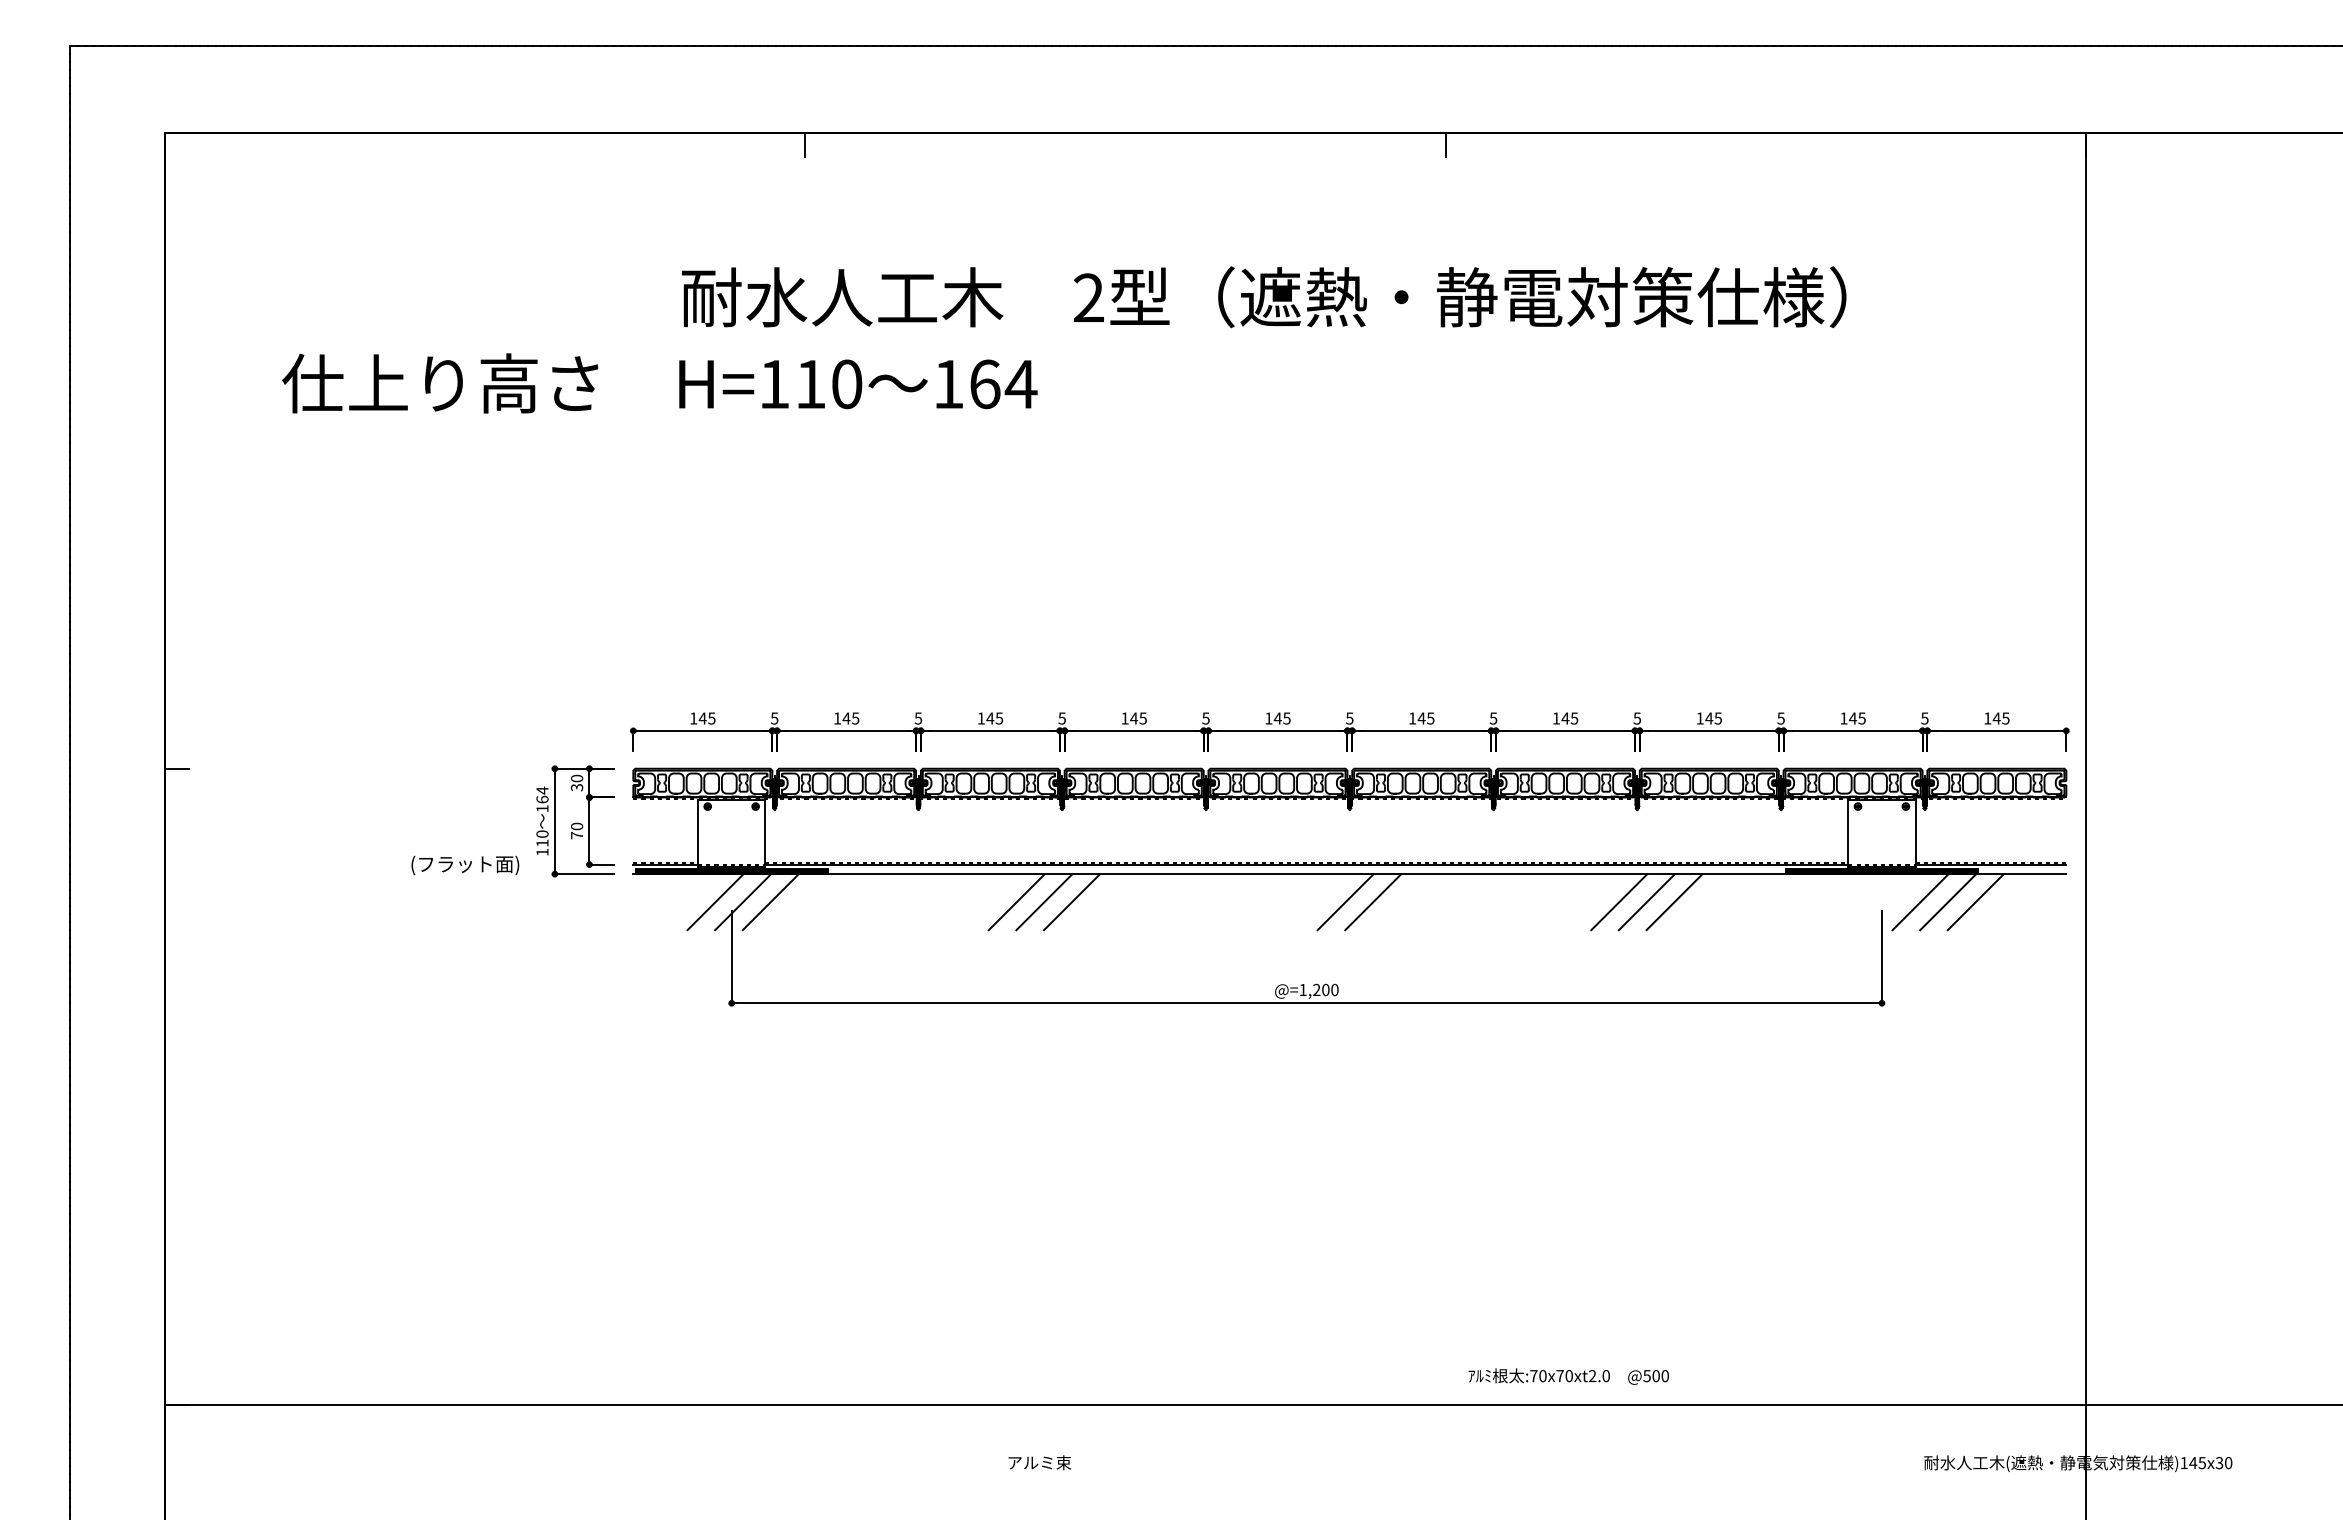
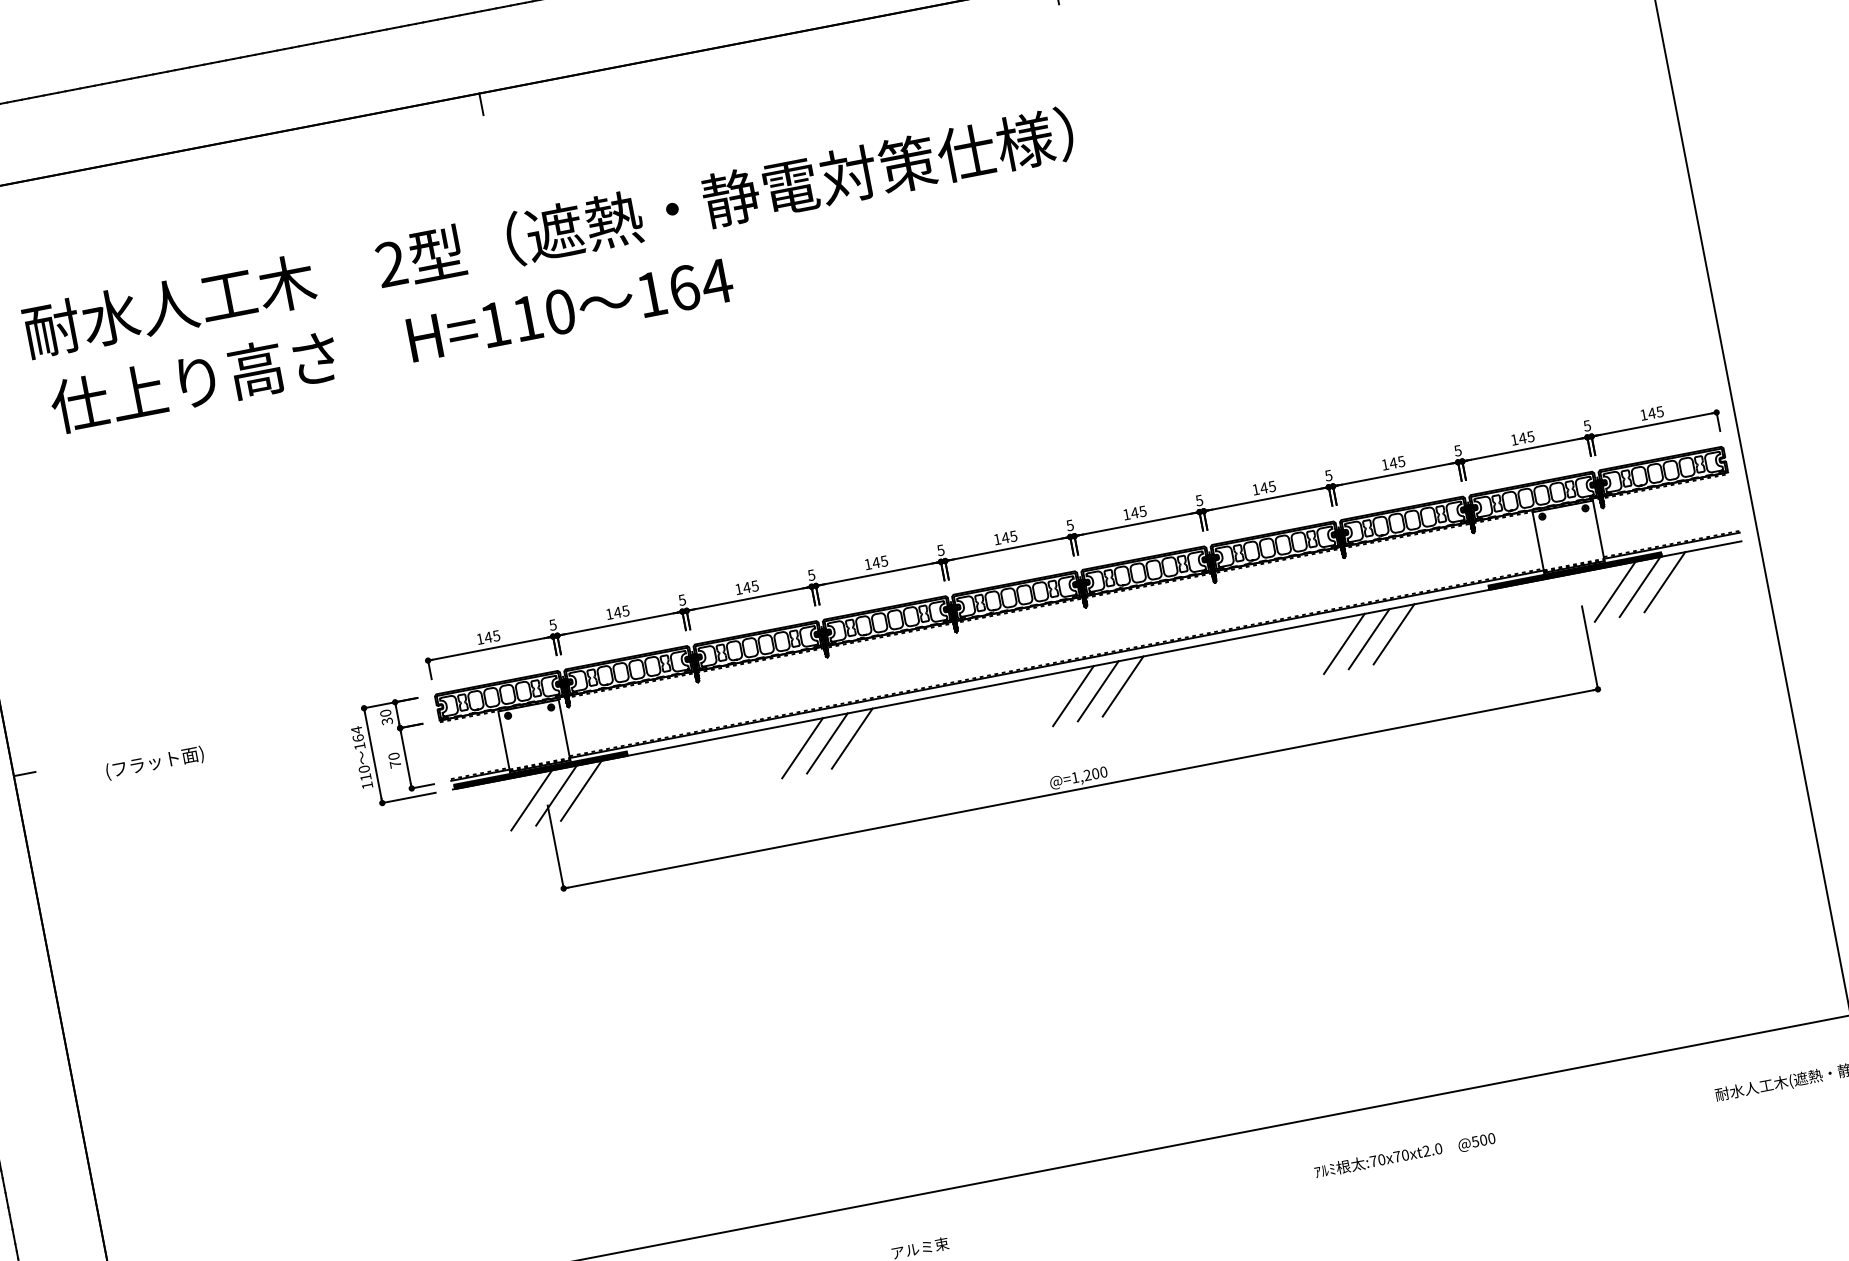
text: (1264, 297) -> (549, 233), moved
text: (465, 865) -> (155, 763), moved
line: (1318, 902) -> (1073, 696), added
text: (1568, 1376) -> (1404, 1155), moved

